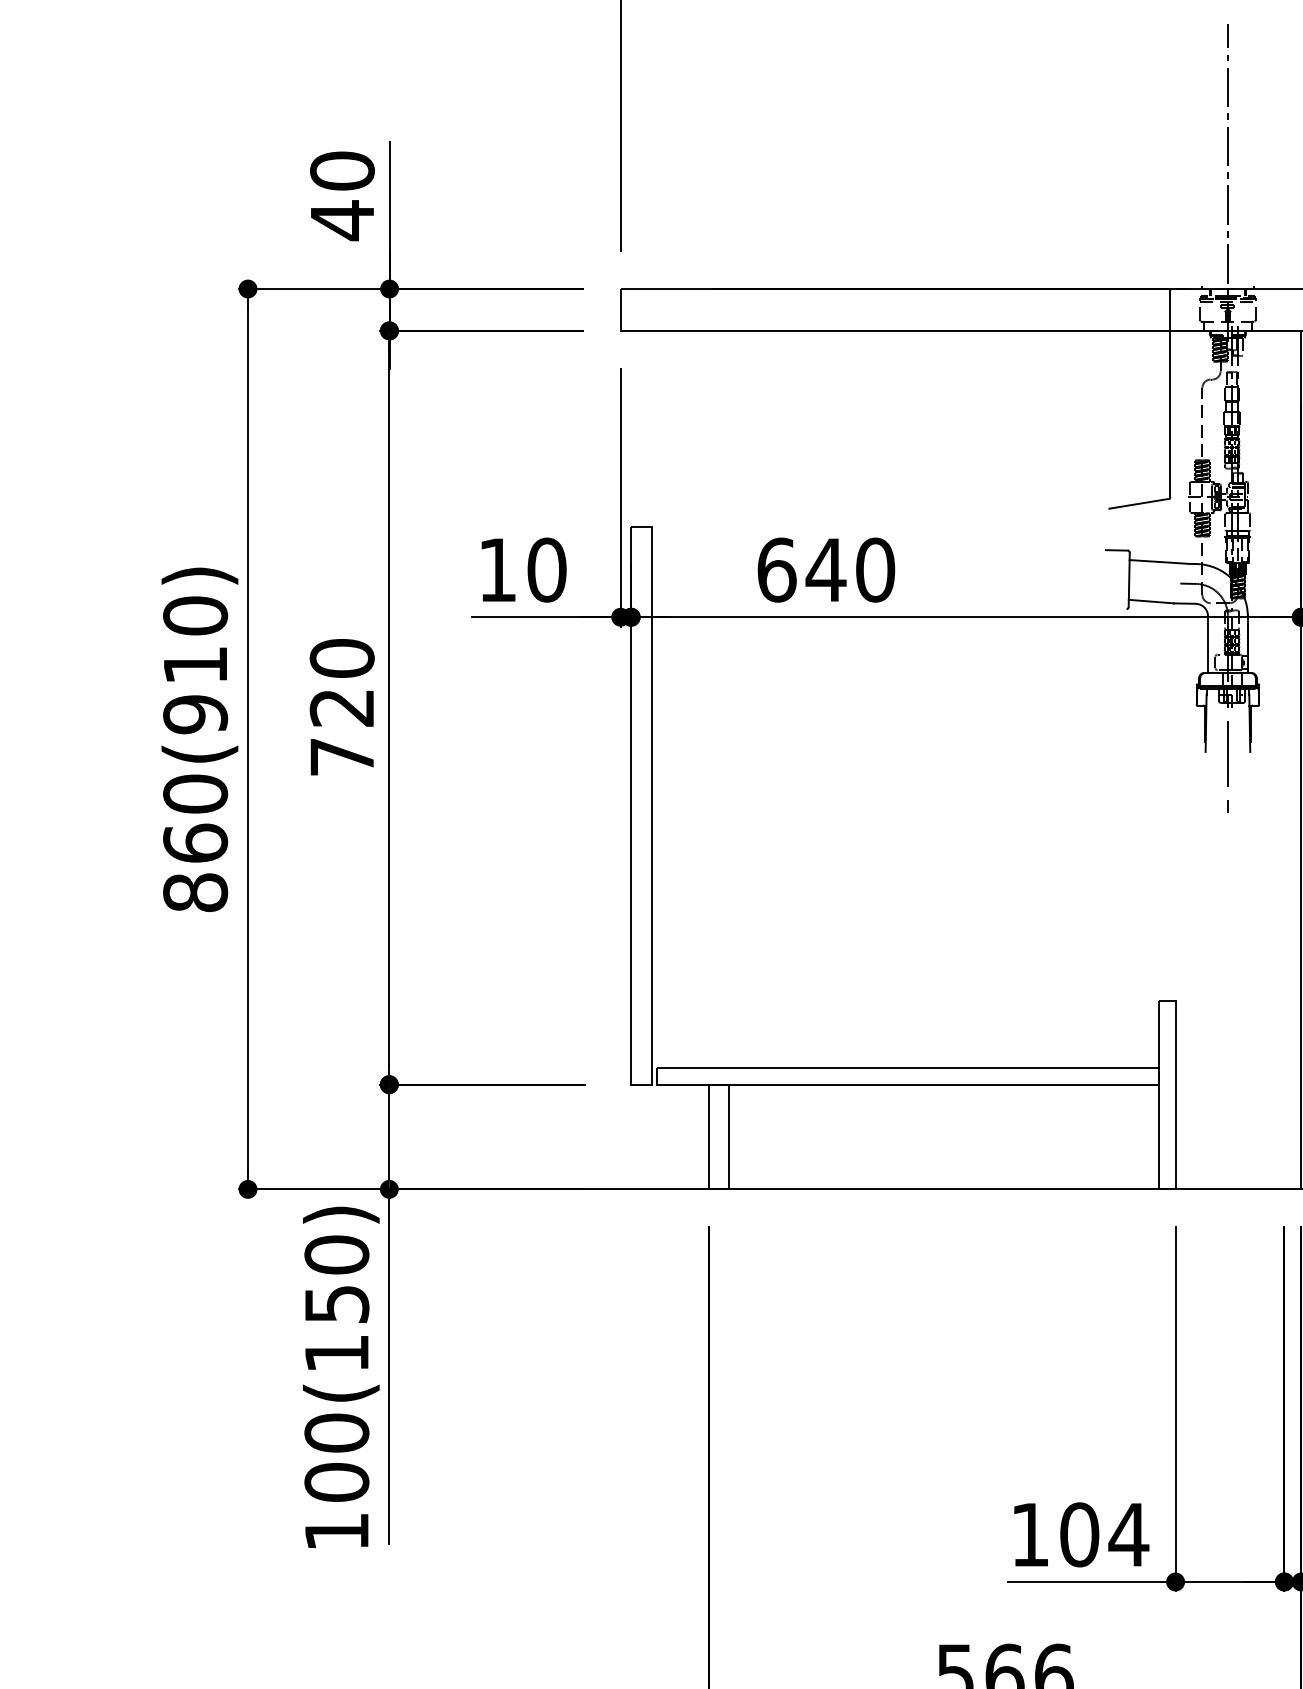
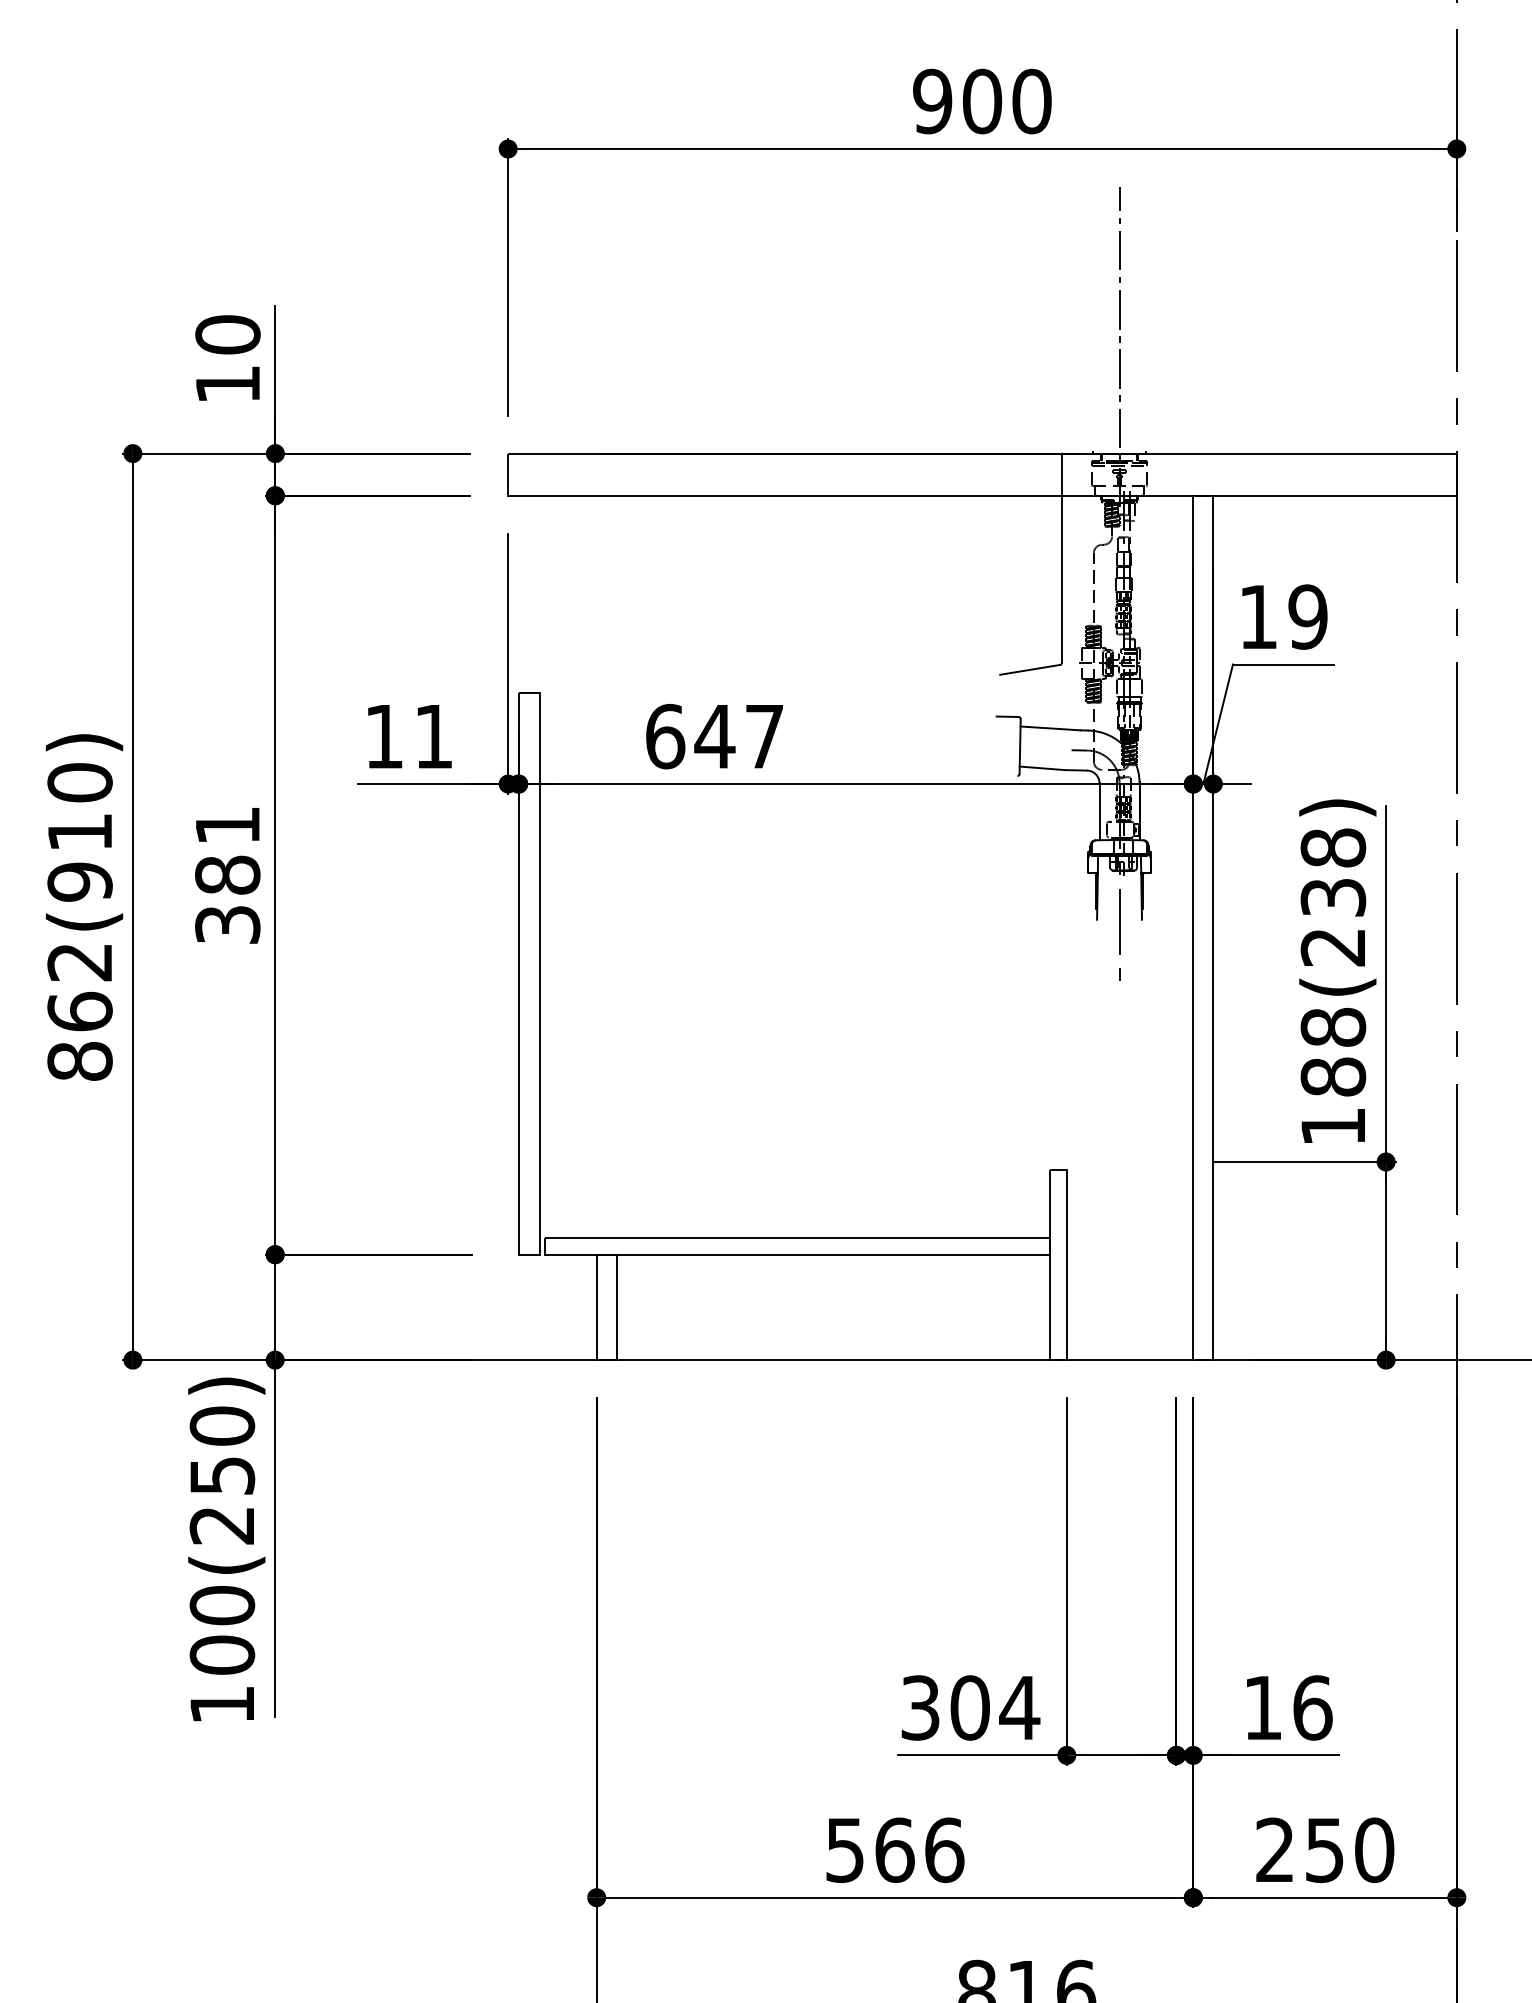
text: (341, 220) -> (227, 384), 40 -> 10
text: (546, 569) -> (433, 736), 10 -> 11
text: (875, 569) -> (764, 736), 640 -> 647
text: (341, 707) -> (227, 874), 720 -> 381
text: (194, 793) -> (79, 961), 860(910) -> 862(910)
text: (336, 1353) -> (221, 1525), 100(150) -> 100(250)
text: (1030, 1534) -> (920, 1707), 104 -> 304

